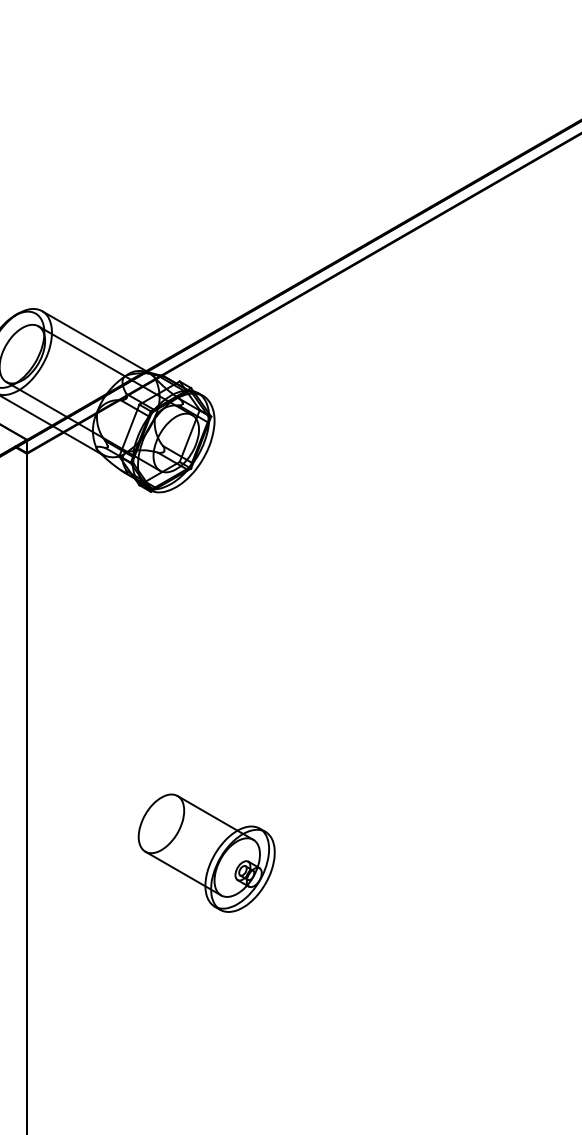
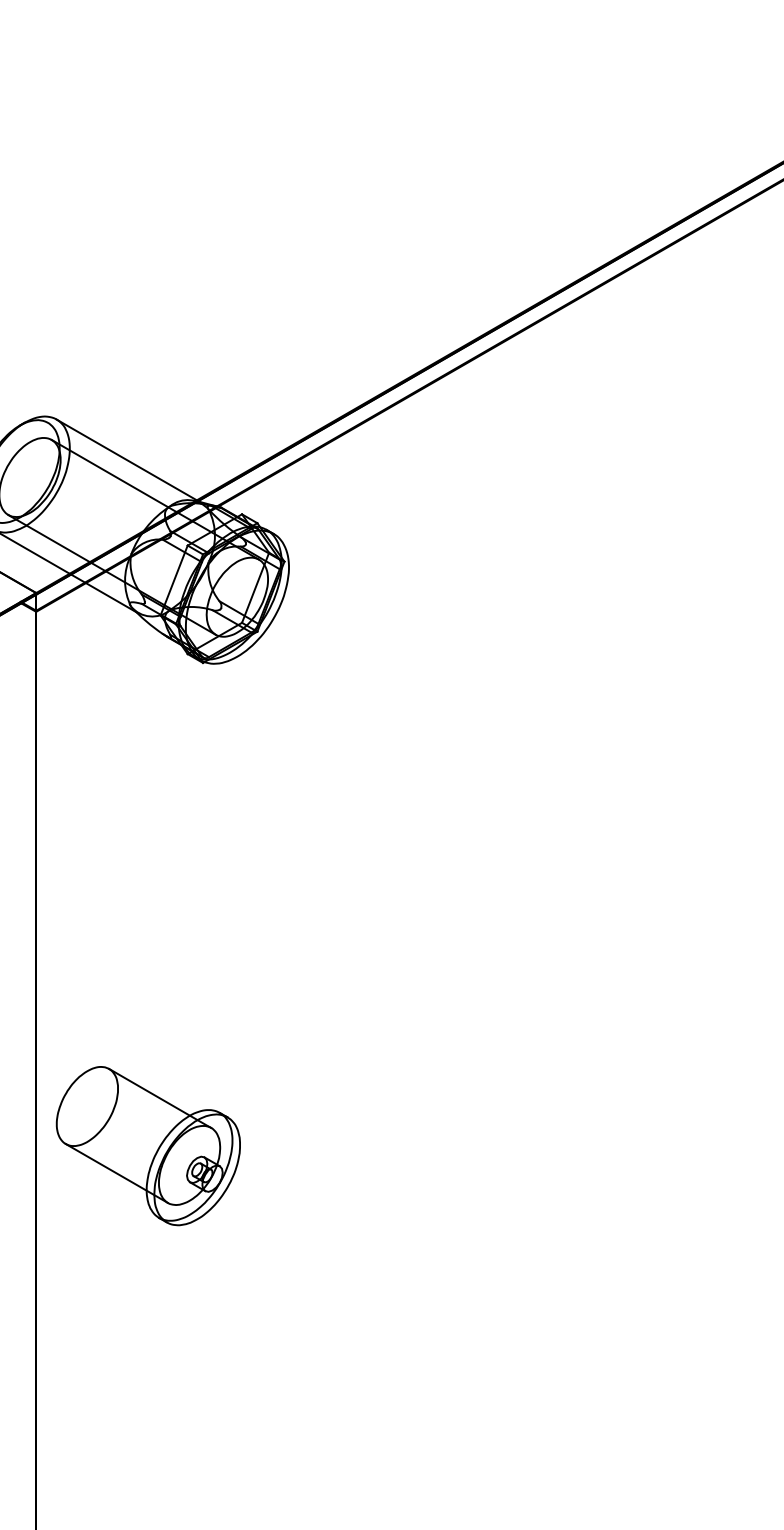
part: (206, 853) -> (147, 1146), moved

